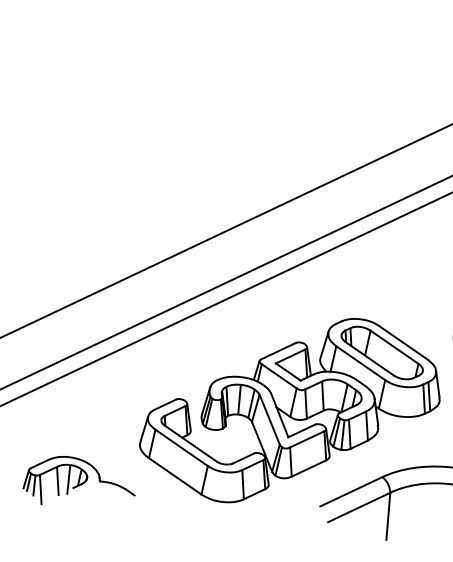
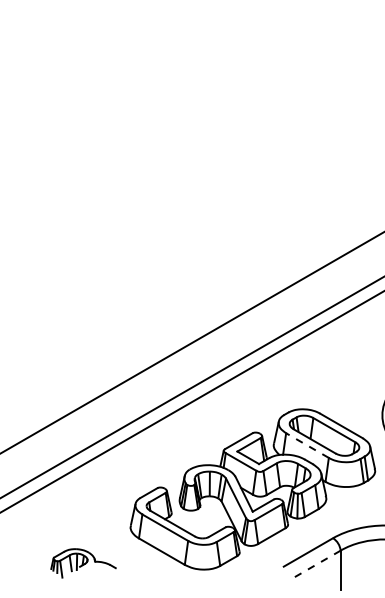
line: (360, 363) -> (307, 445), solid -> dashed
part: (79, 482) -> (83, 563), size x0.7
line: (358, 508) -> (315, 565), solid -> dashed

